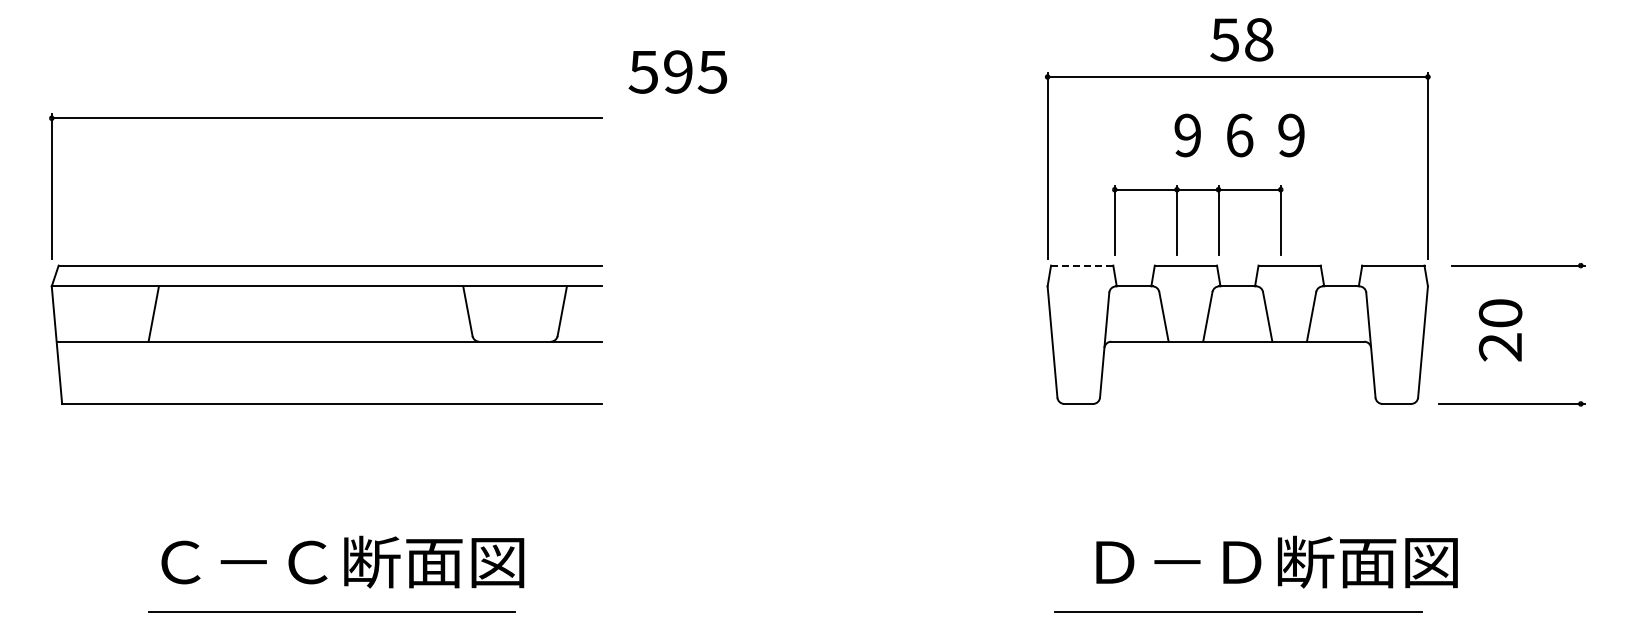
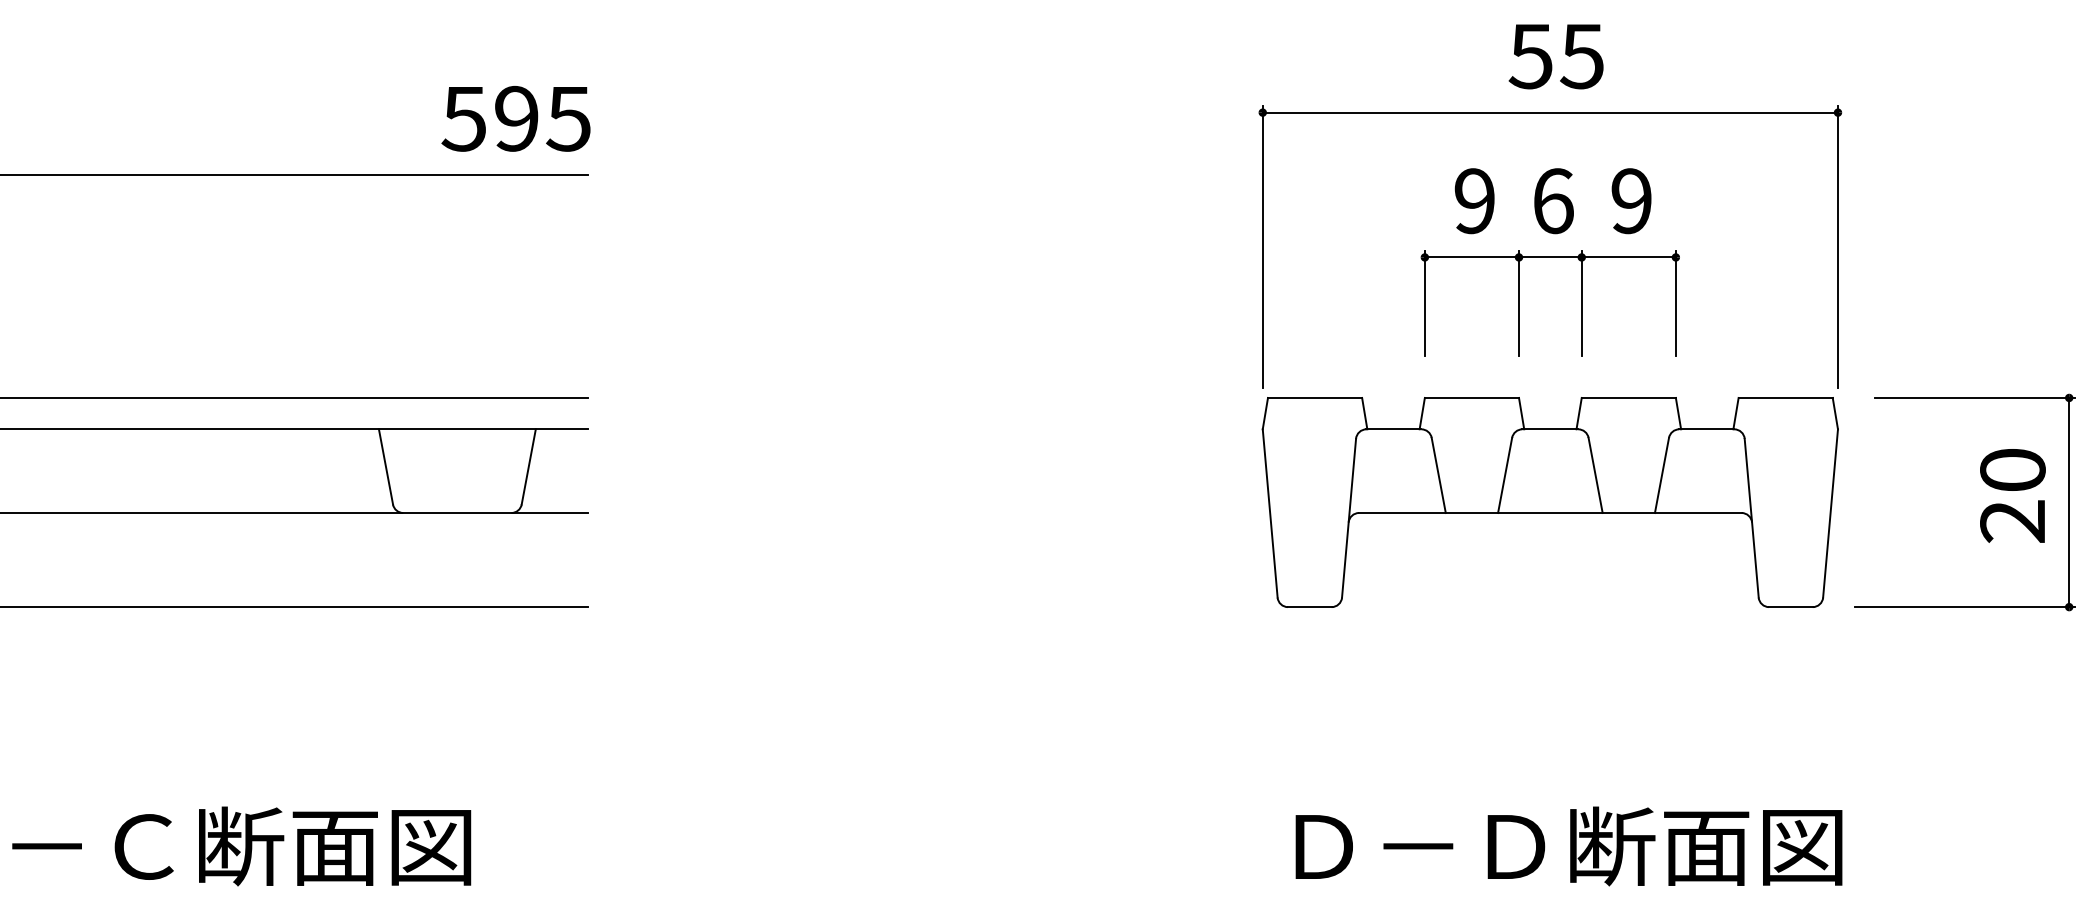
text: (1258, 39) -> (1581, 55), 58 -> 55
text: (677, 71) -> (515, 117), moved
part: (1177, 220) -> (1519, 303), moved
line: (1082, 265) -> (1315, 397), dashed -> solid
text: (1500, 330) -> (2012, 496), moved
line: (1580, 334) -> (2068, 502), added
text: (1276, 561) -> (1568, 845), moved

